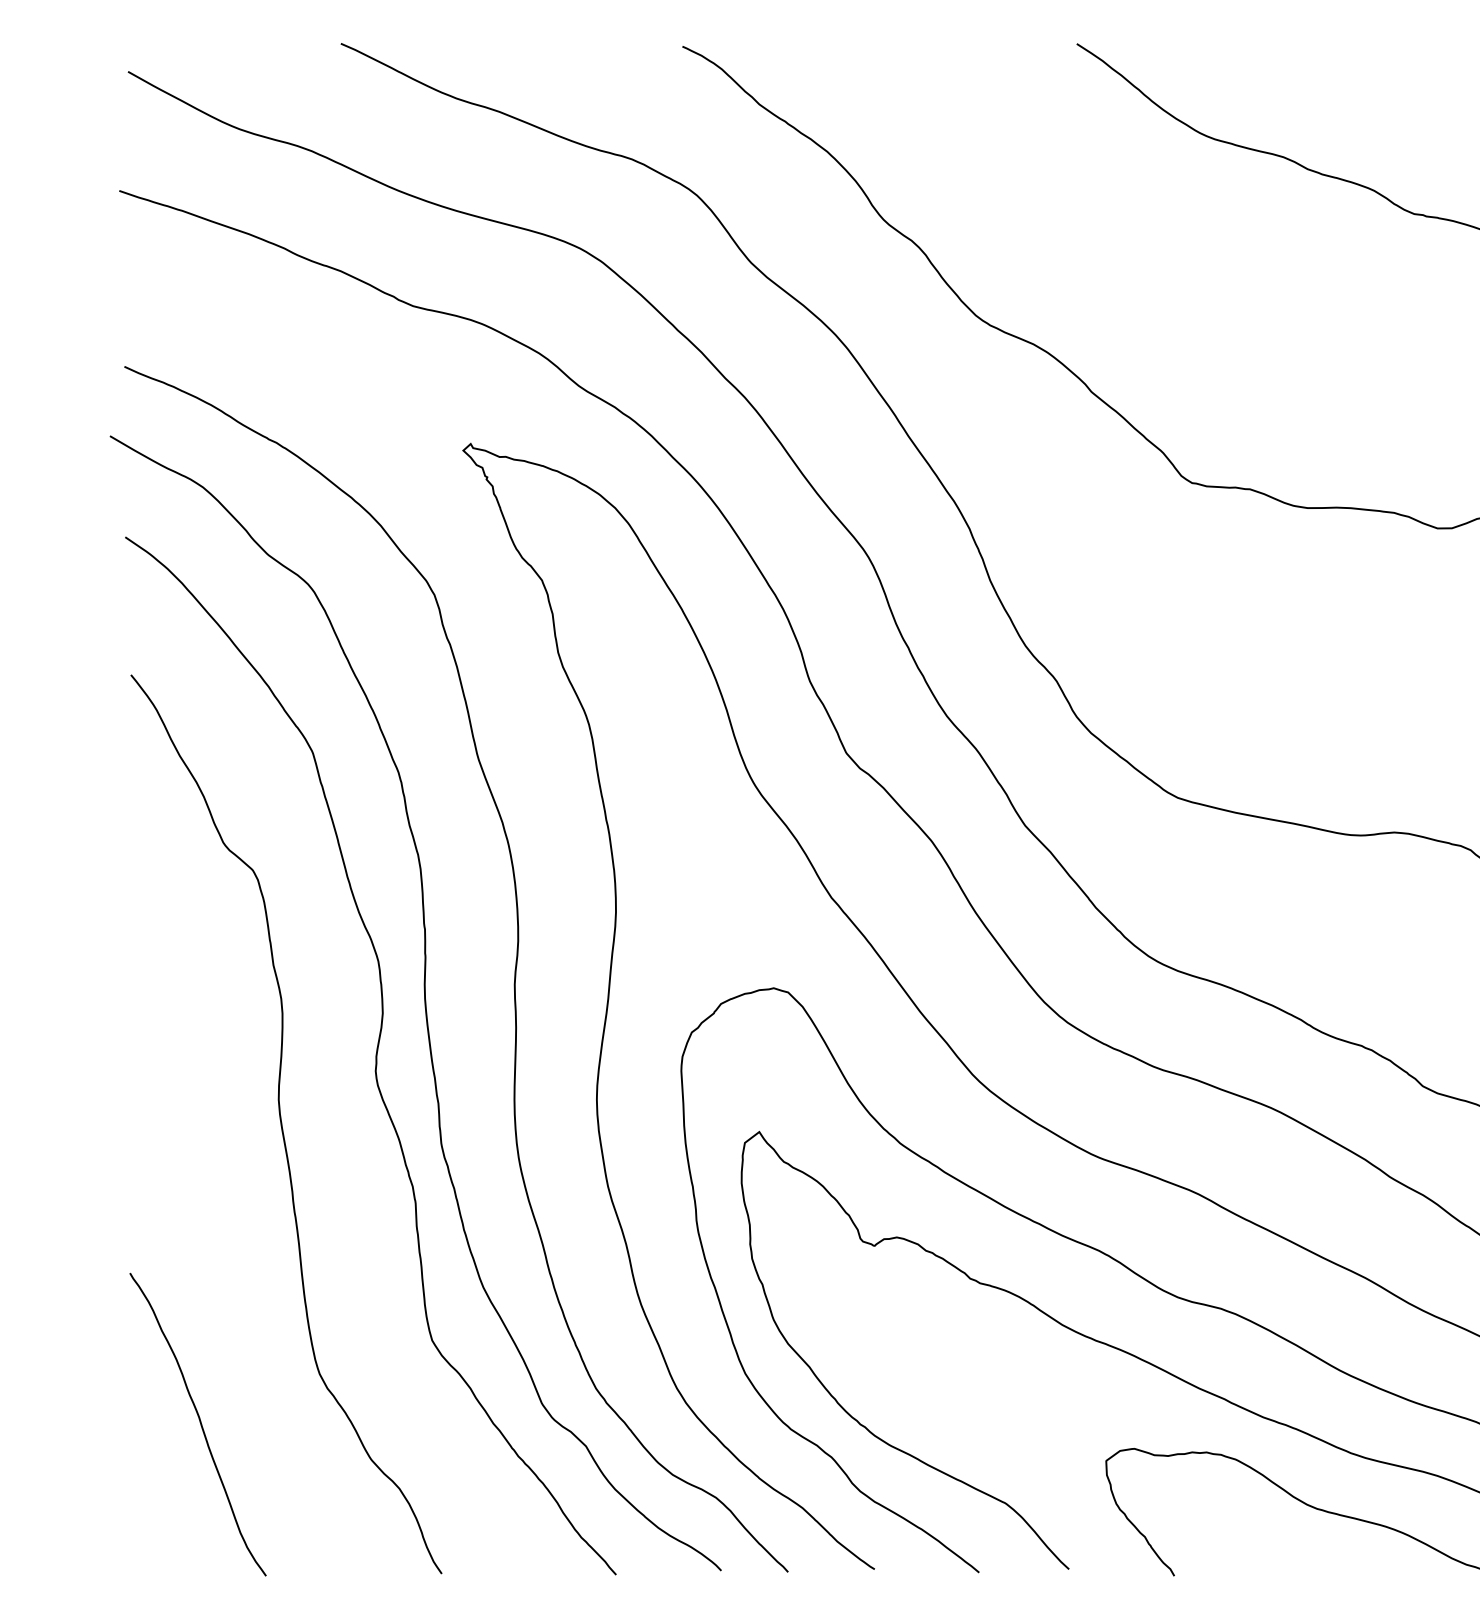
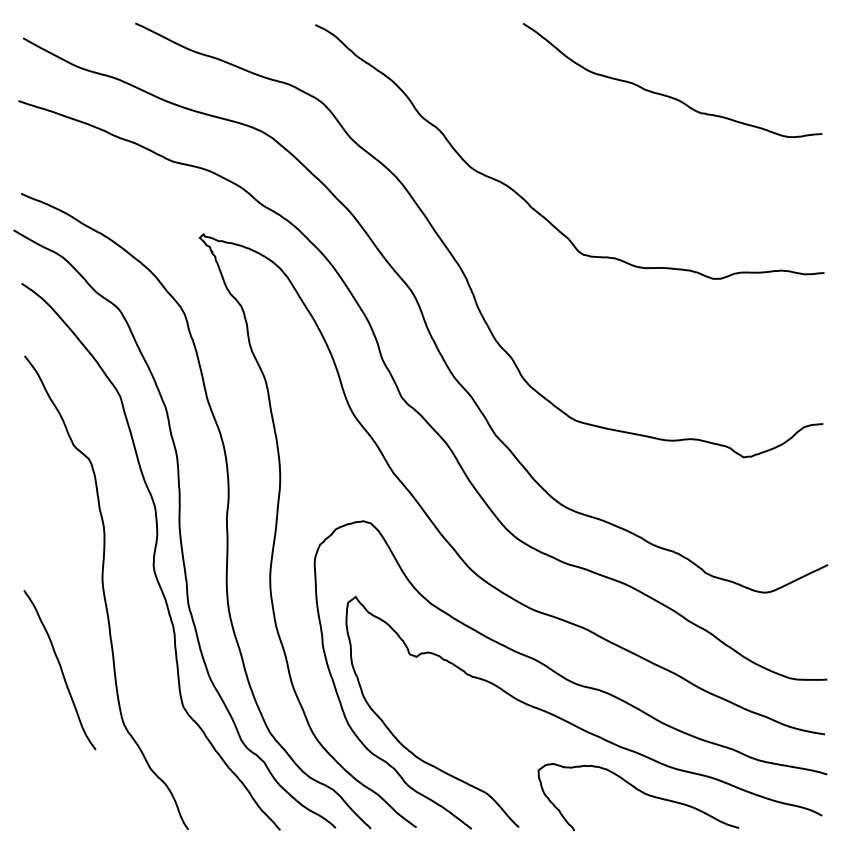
curve: (199, 1425) -> (60, 670), moved

